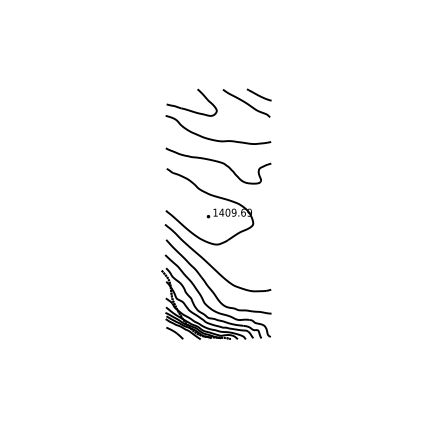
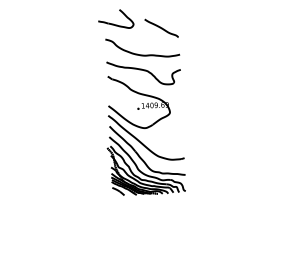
line: (258, 94) -> (169, 21), removed
part: (189, 109) -> (114, 24), moved

